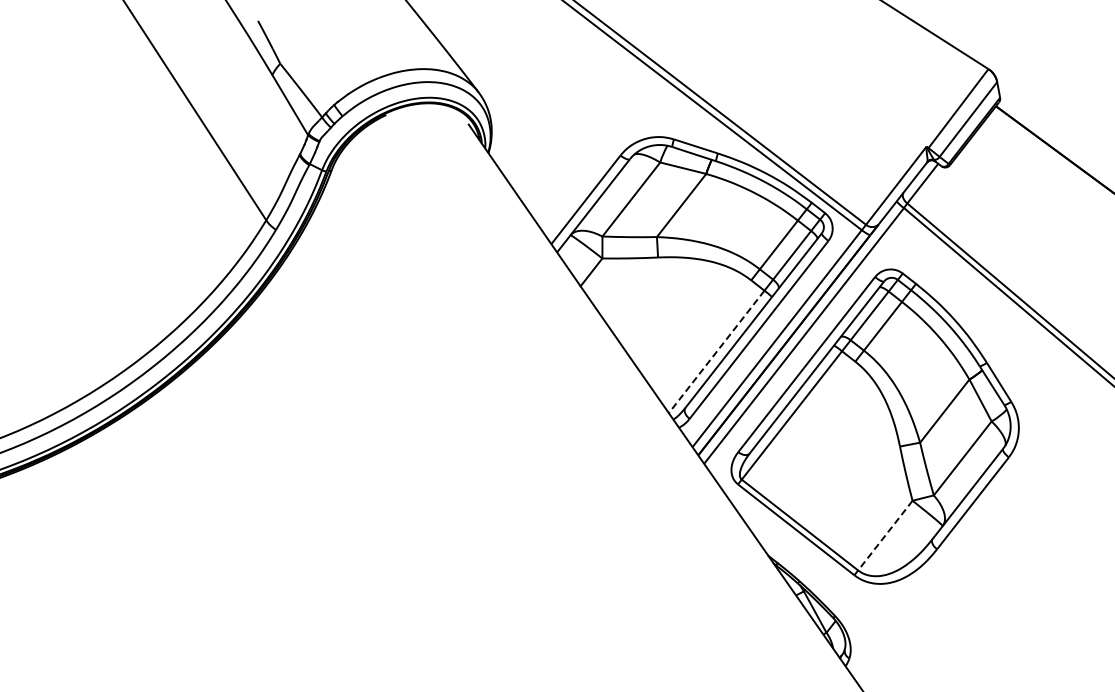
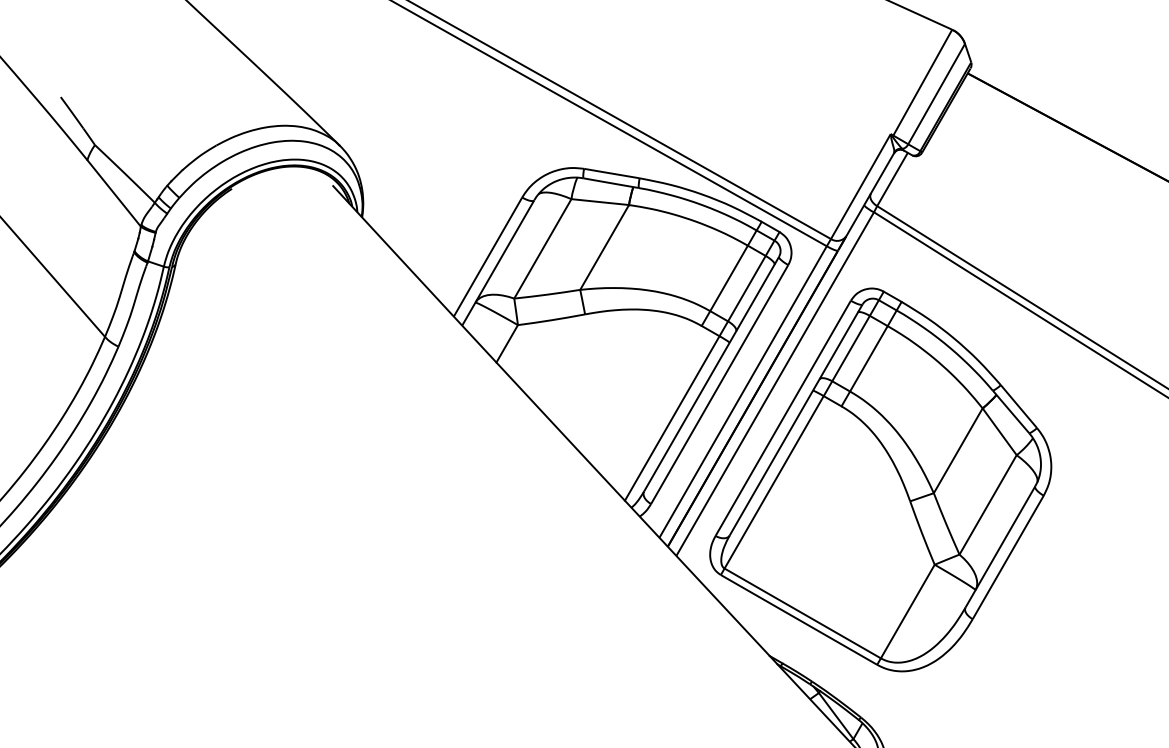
line: (716, 351) -> (671, 417), dashed -> solid
line: (885, 536) -> (908, 612), dashed -> solid

